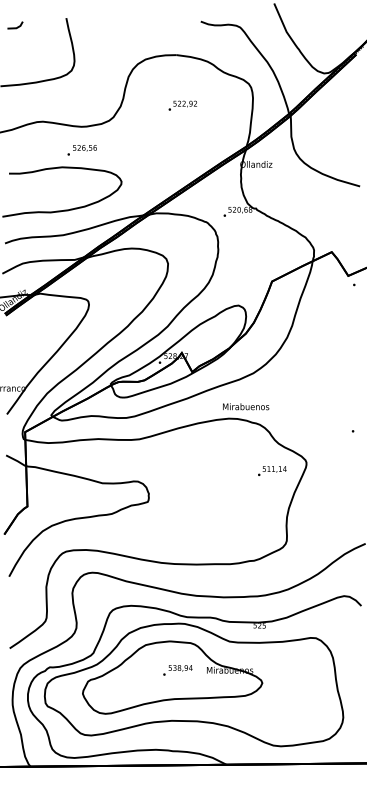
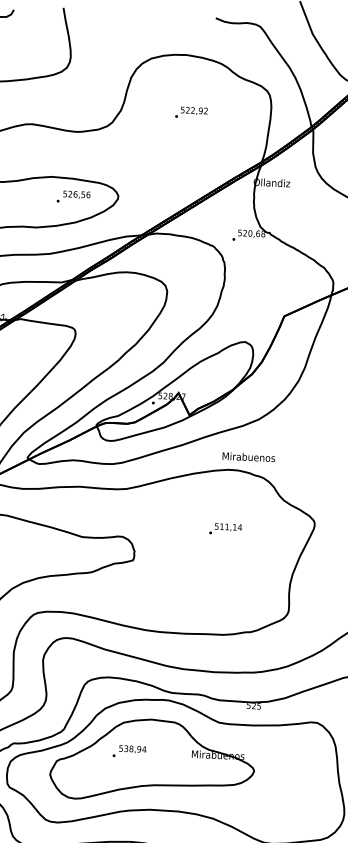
text: (81, 150) -> (72, 197), moved
text: (272, 470) -> (225, 528), moved
text: (177, 670) -> (129, 751), moved

